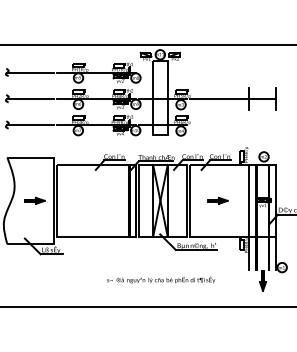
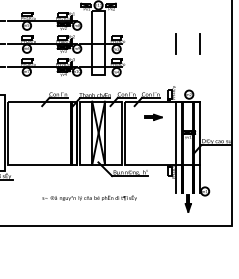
line: (233, 98) -> (162, 43), removed
part: (217, 200) -> (152, 117), moved
text: (161, 279) -> (89, 197), moved

